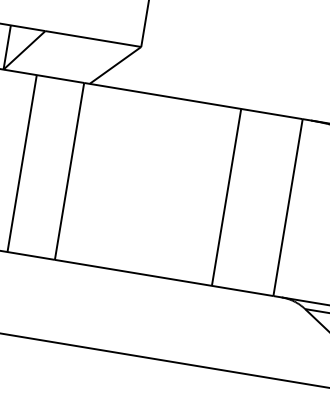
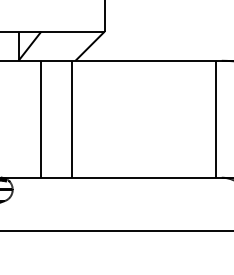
line: (226, 196) -> (175, 118), removed

